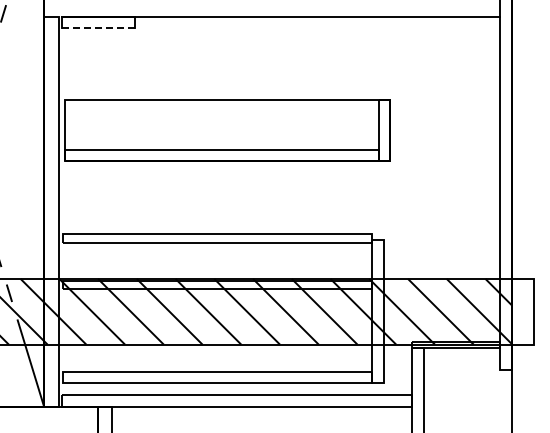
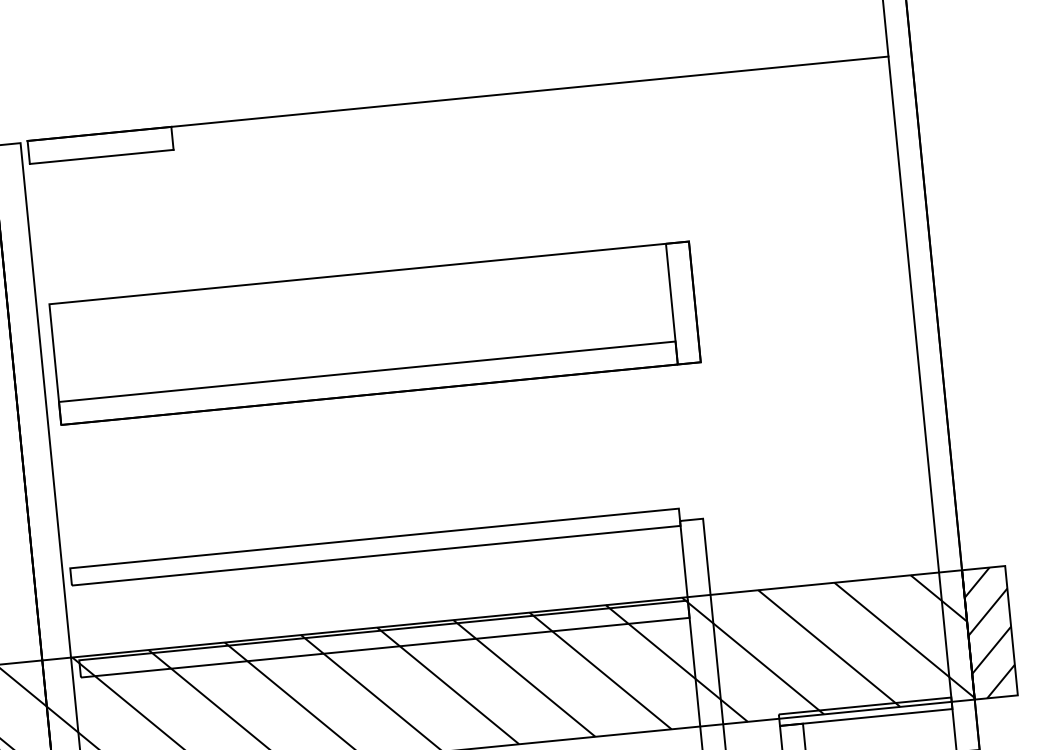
line: (98, 28) -> (100, 157), dashed -> solid
hatch: (522, 311) -> (989, 632), added

